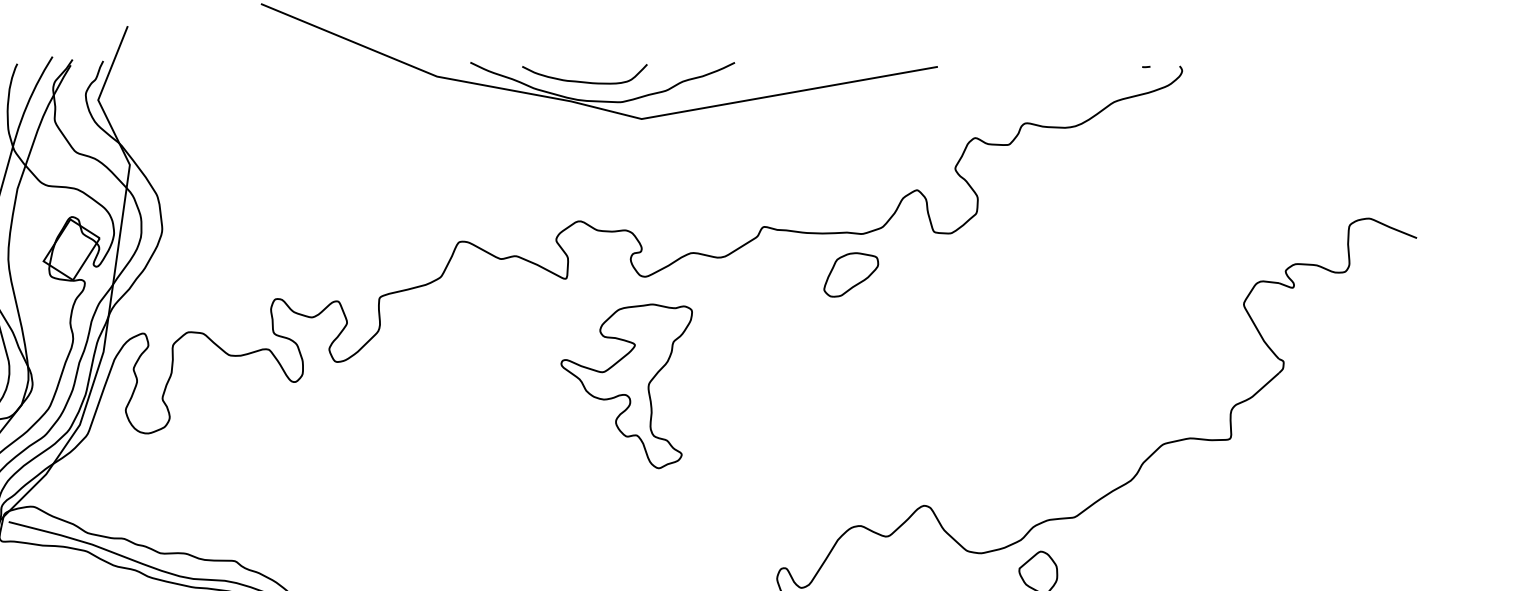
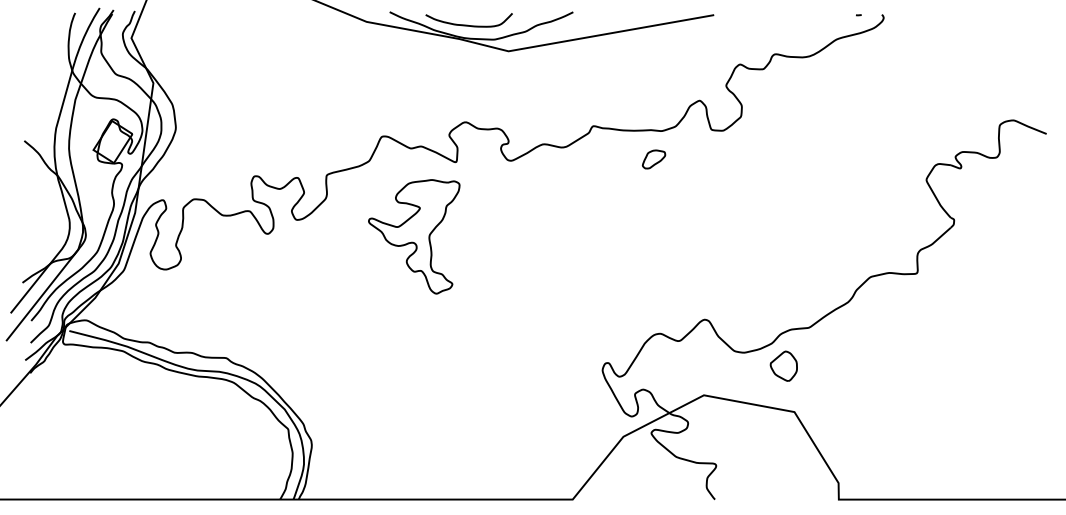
part: (850, 274) -> (653, 159), size x0.6
part: (627, 385) -> (414, 236), moved

